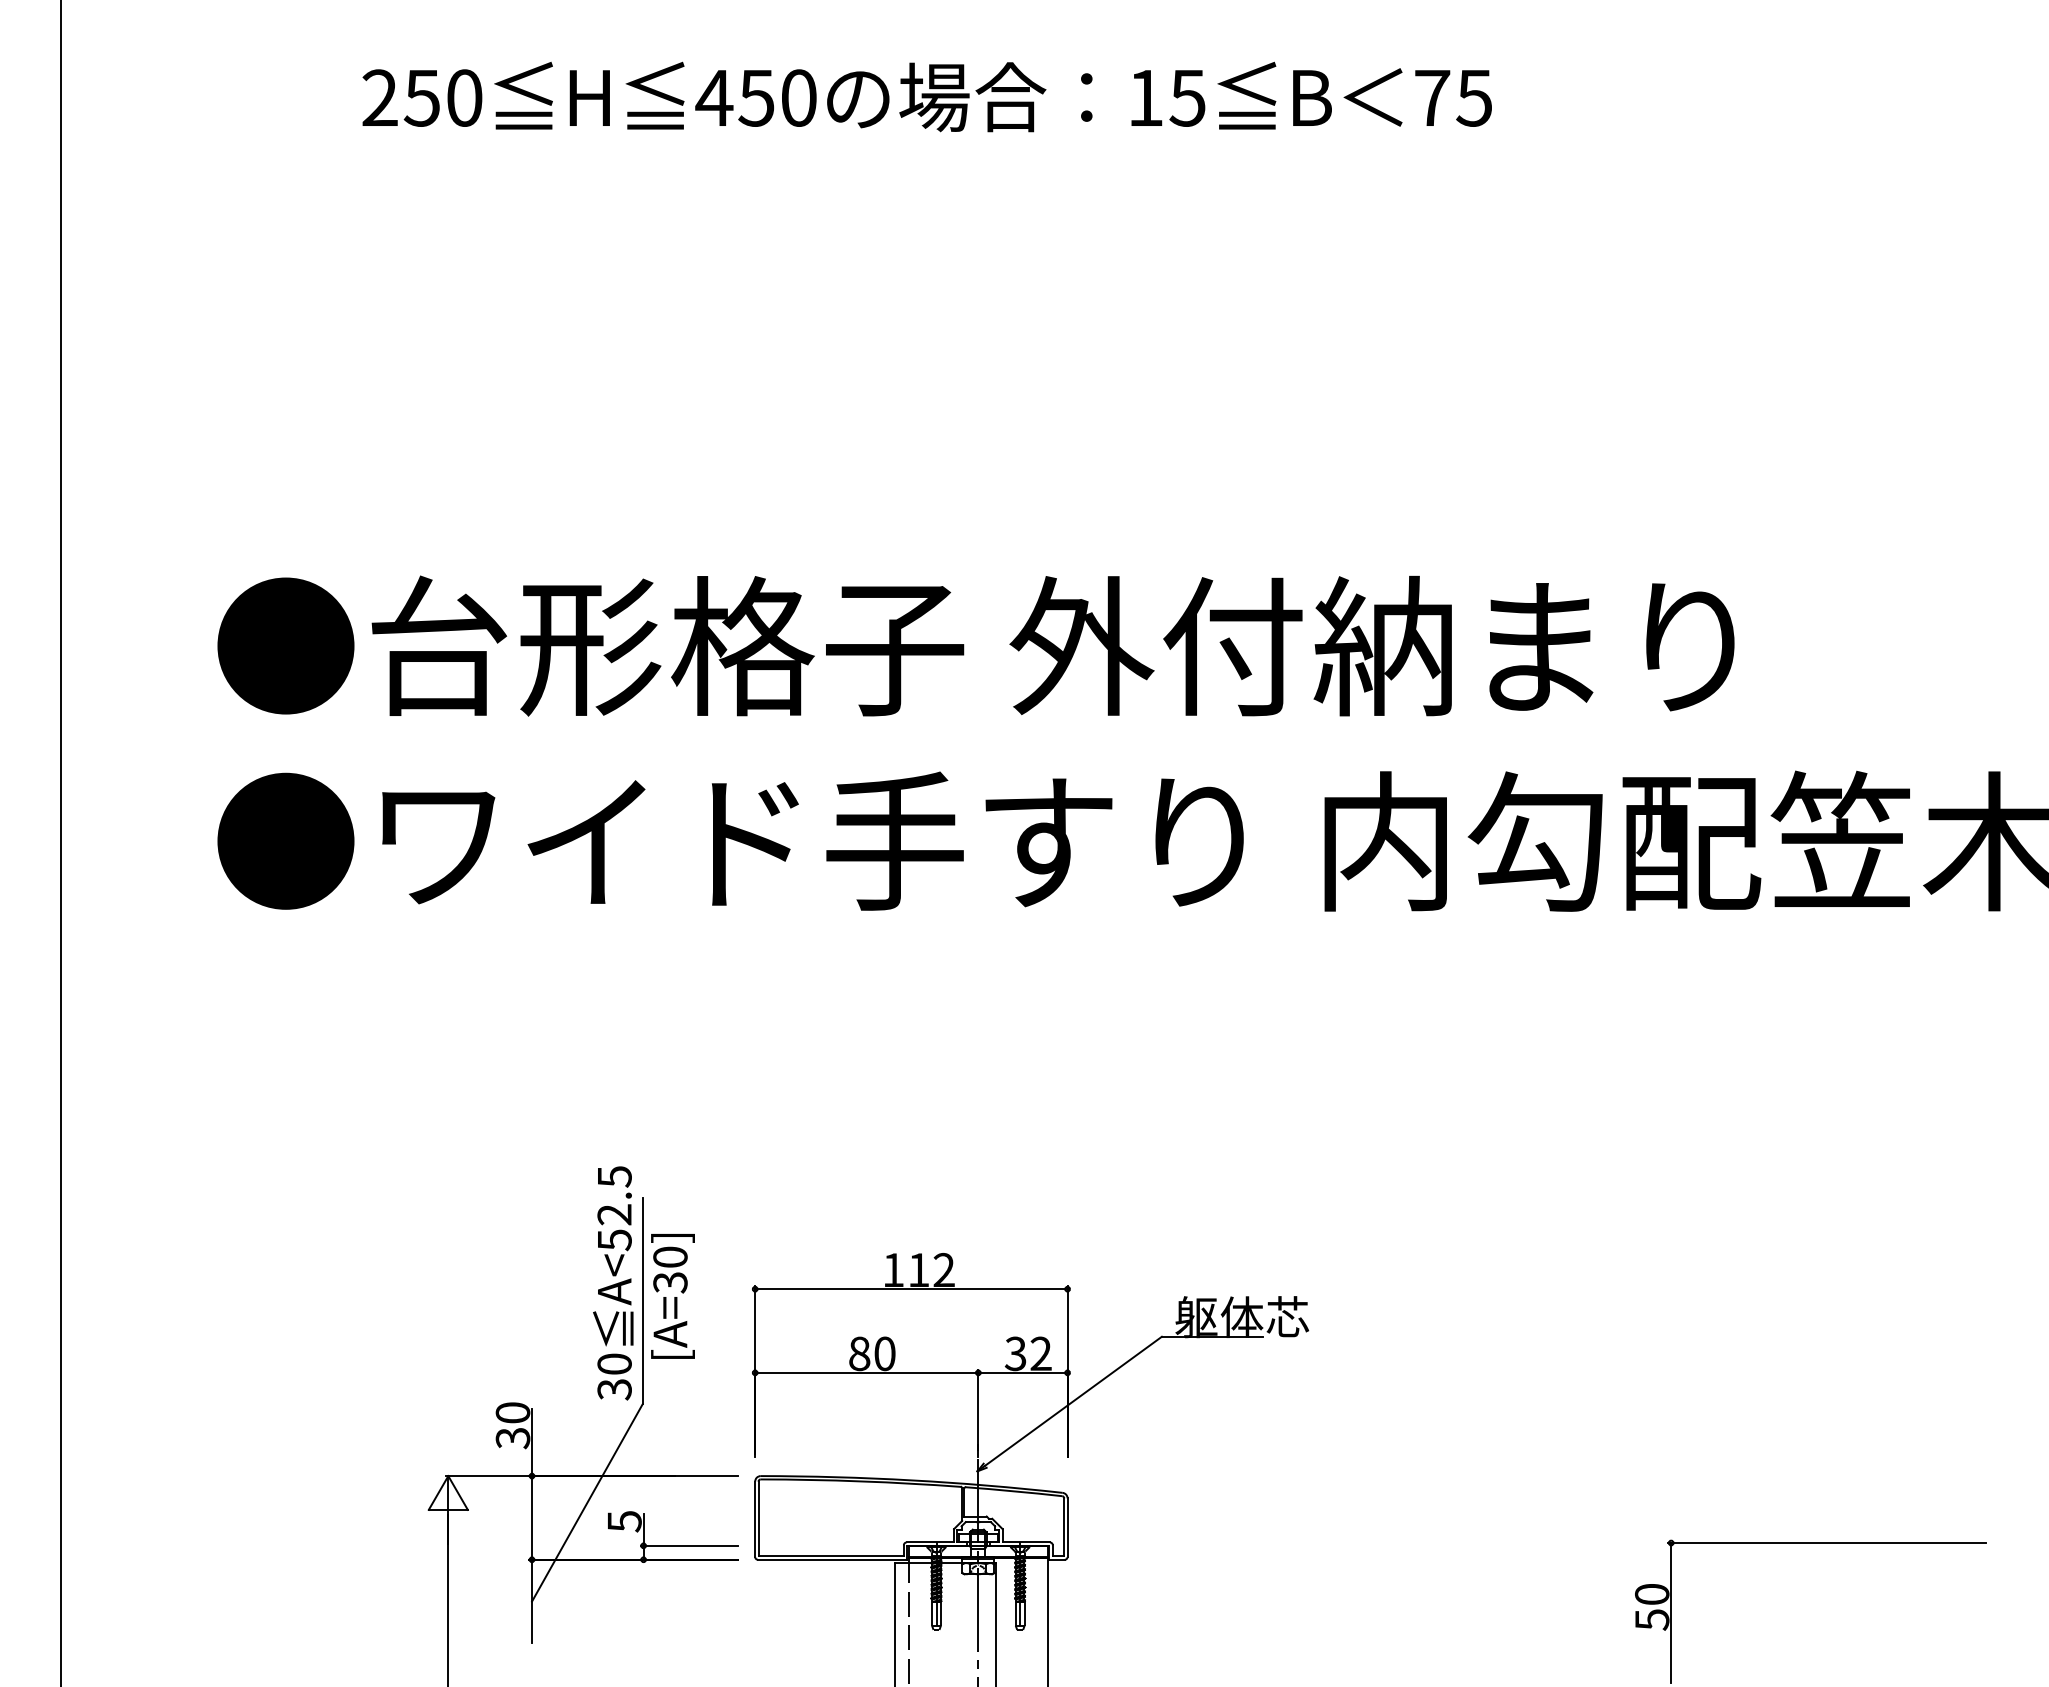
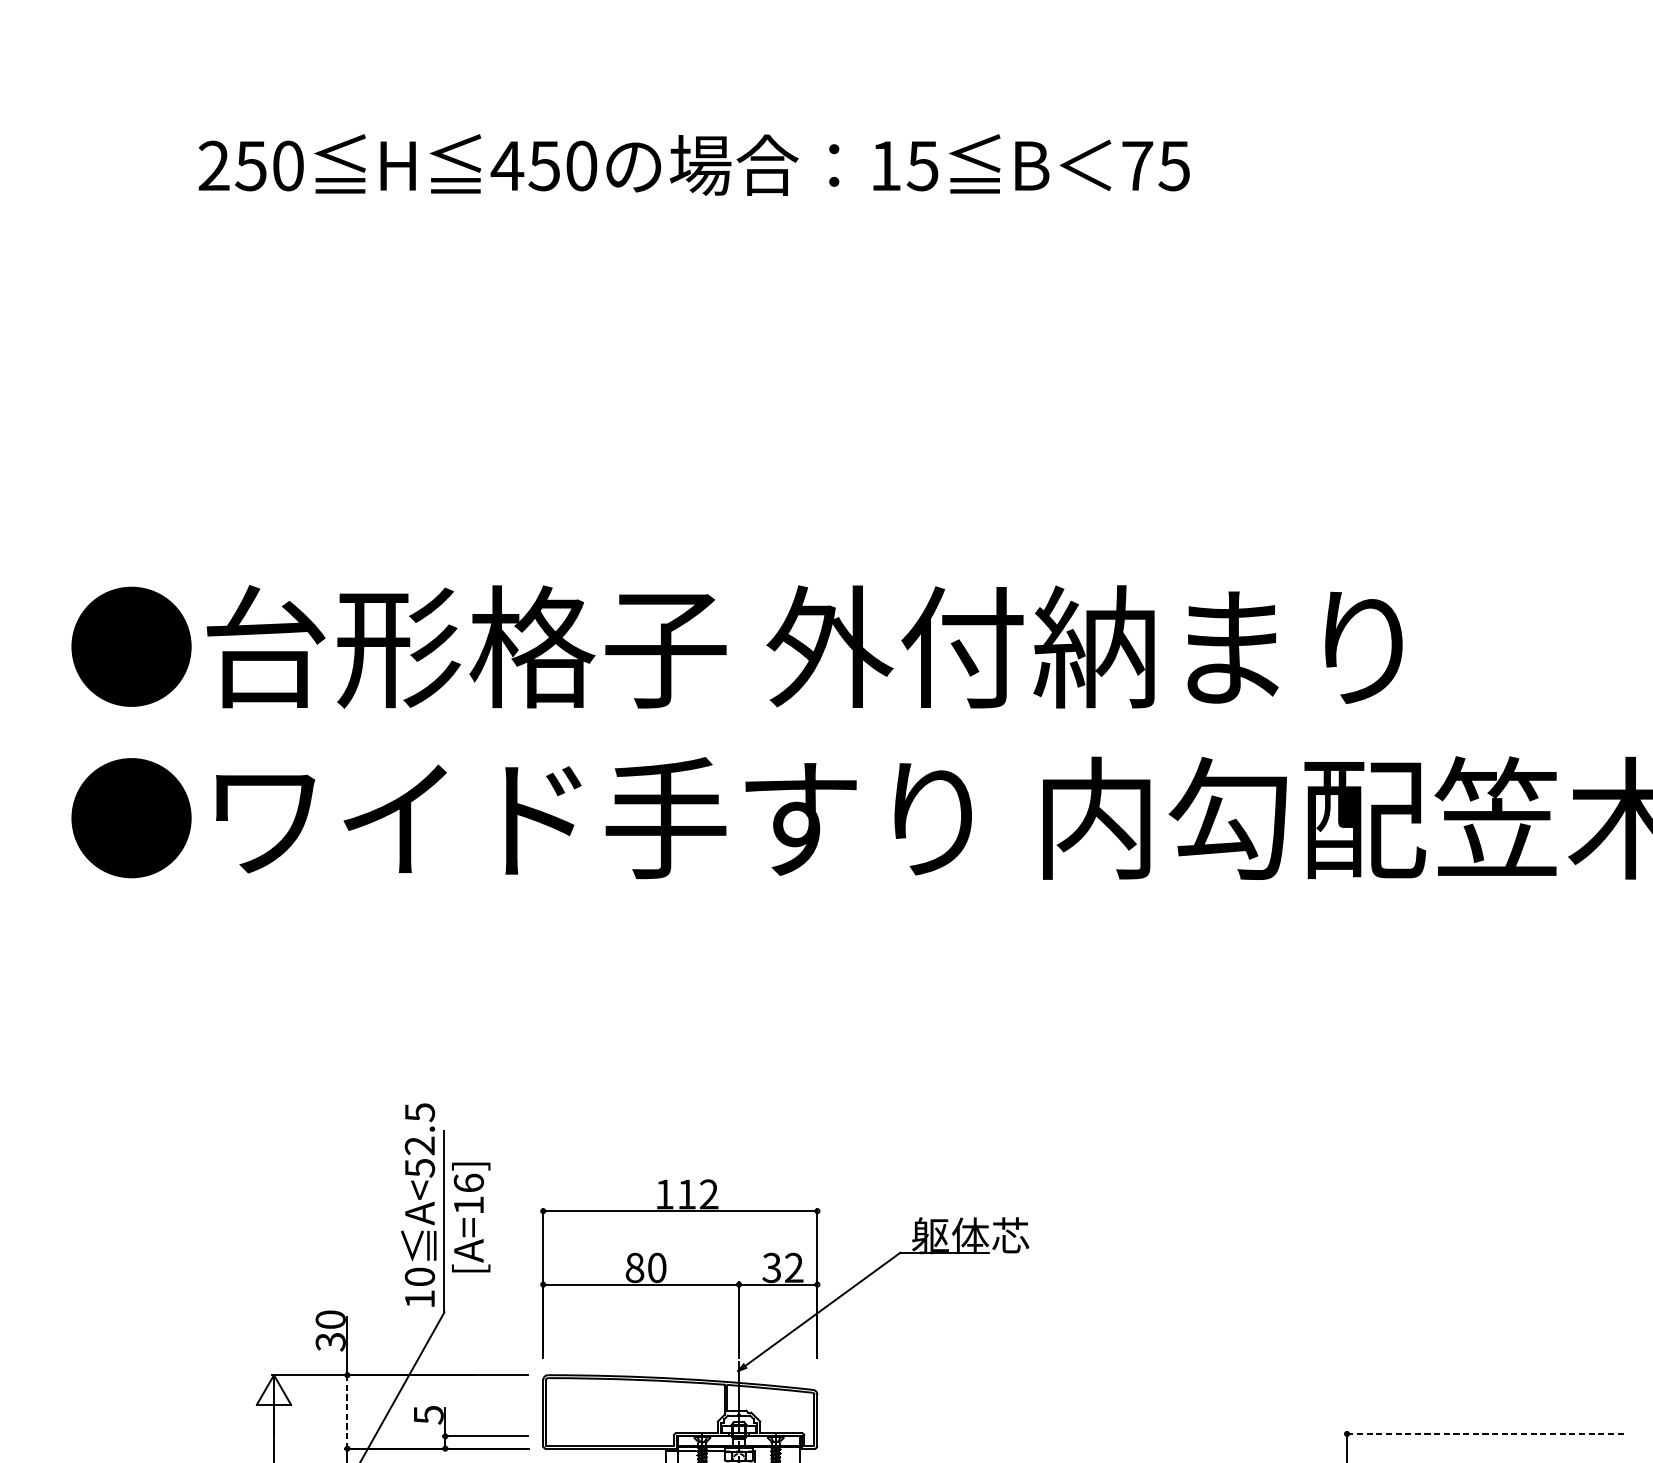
text: (670, 1269) -> (468, 1193), [A=30] -> [A=16]
text: (614, 1389) -> (419, 1299), 30 -> 10
line: (532, 1517) -> (347, 1411), solid -> dashed
line: (1826, 1543) -> (1483, 1434), solid -> dashed

